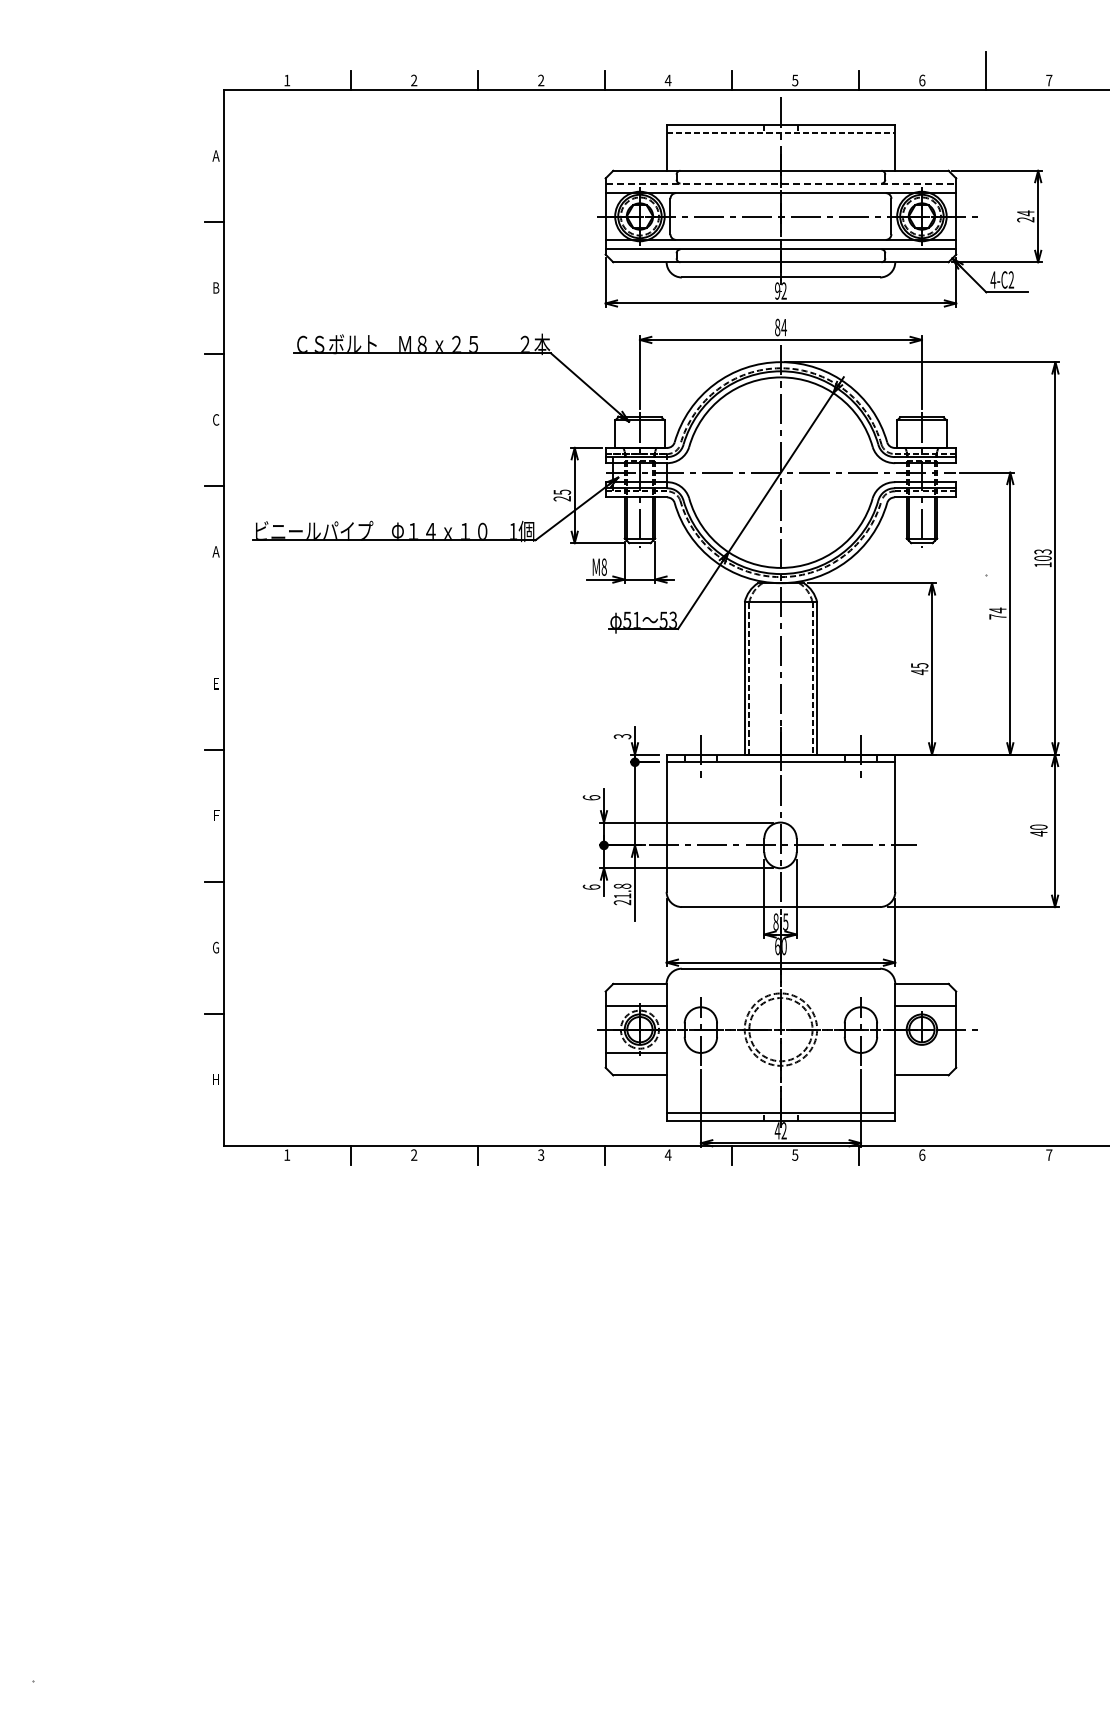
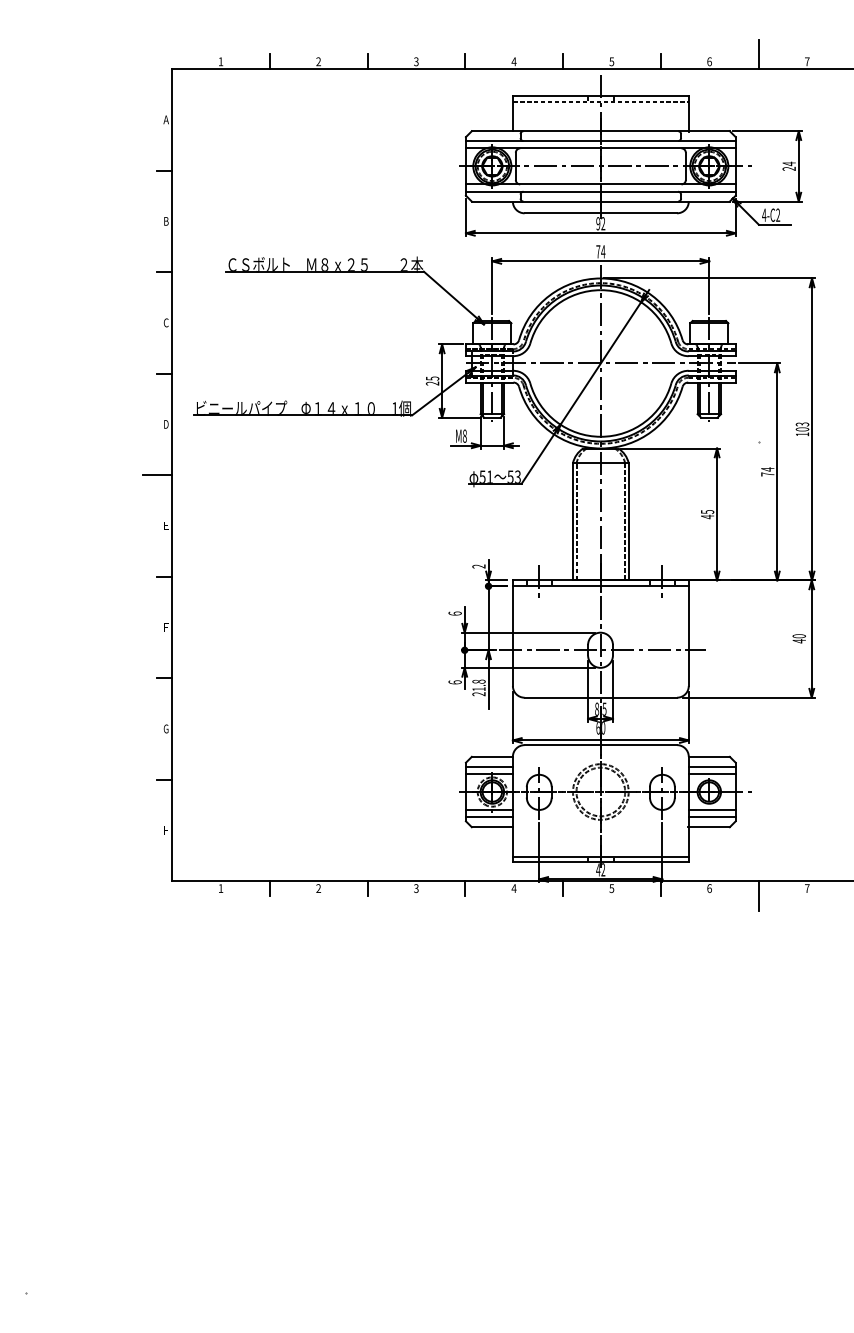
text: (541, 80) -> (416, 61), 2 -> 3
line: (781, 183) -> (601, 140), dashed -> solid
text: (777, 327) -> (598, 251), 84 -> 74
text: (215, 551) -> (165, 424), A -> D
line: (204, 617) -> (157, 474), added
text: (622, 736) -> (478, 566), 3 -> 2
line: (635, 996) -> (488, 766), added
line: (925, 996) -> (712, 766), added
line: (925, 1053) -> (712, 810), added
line: (635, 1062) -> (488, 817), added
line: (925, 1062) -> (712, 817), added
line: (985, 1164) -> (758, 895), added

